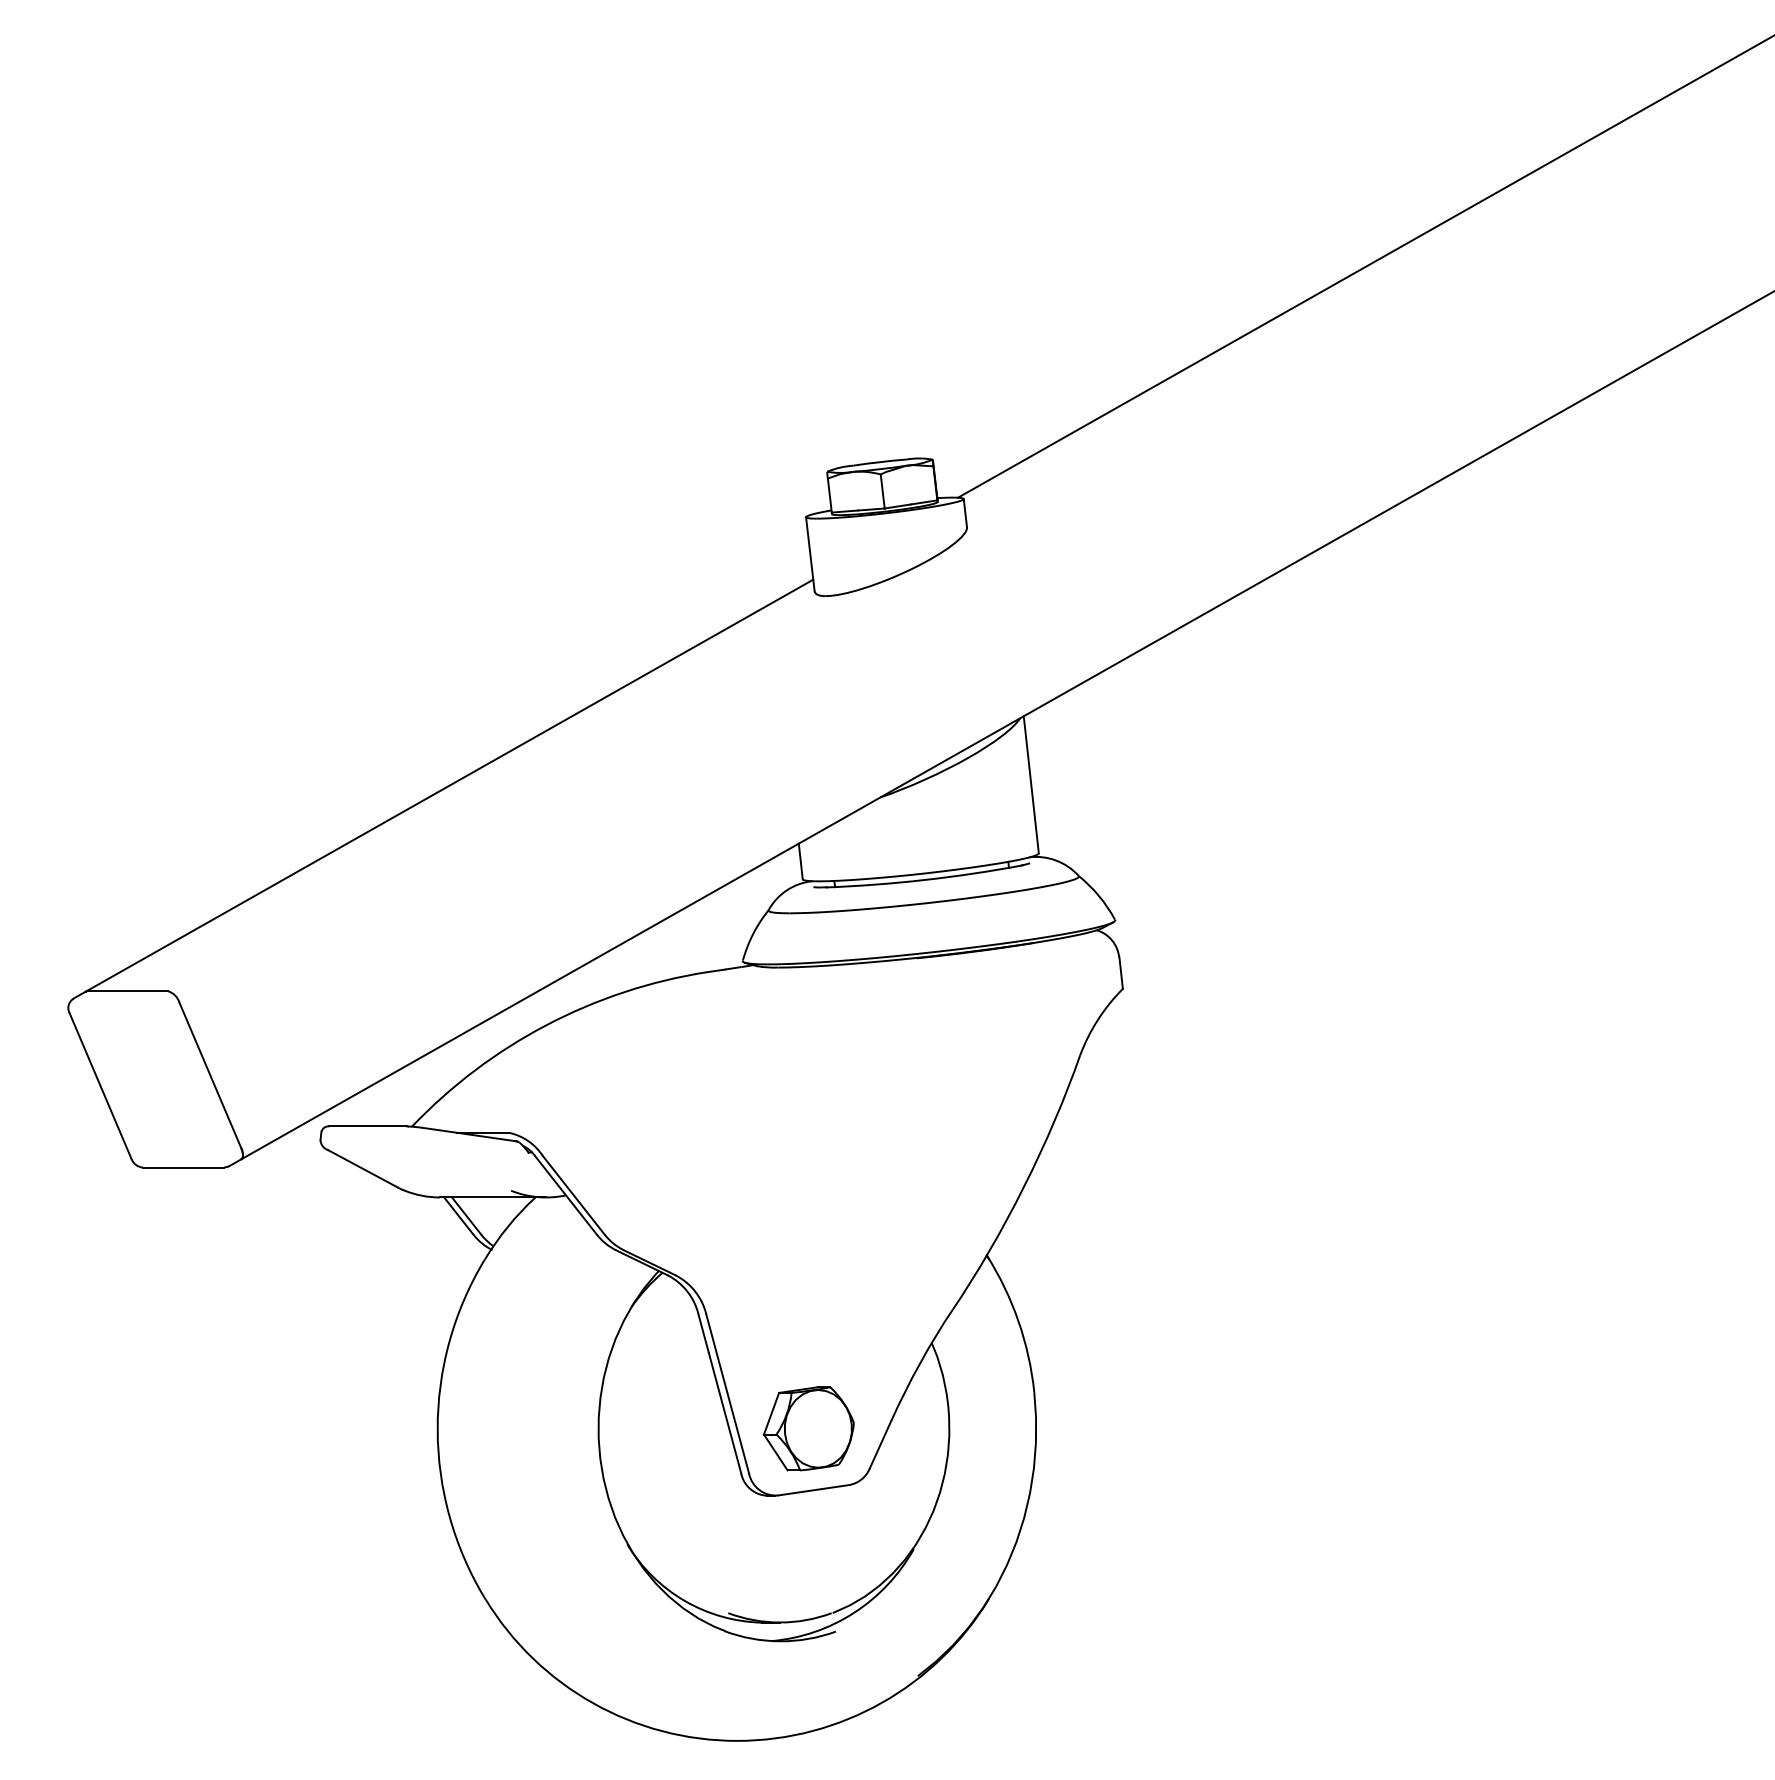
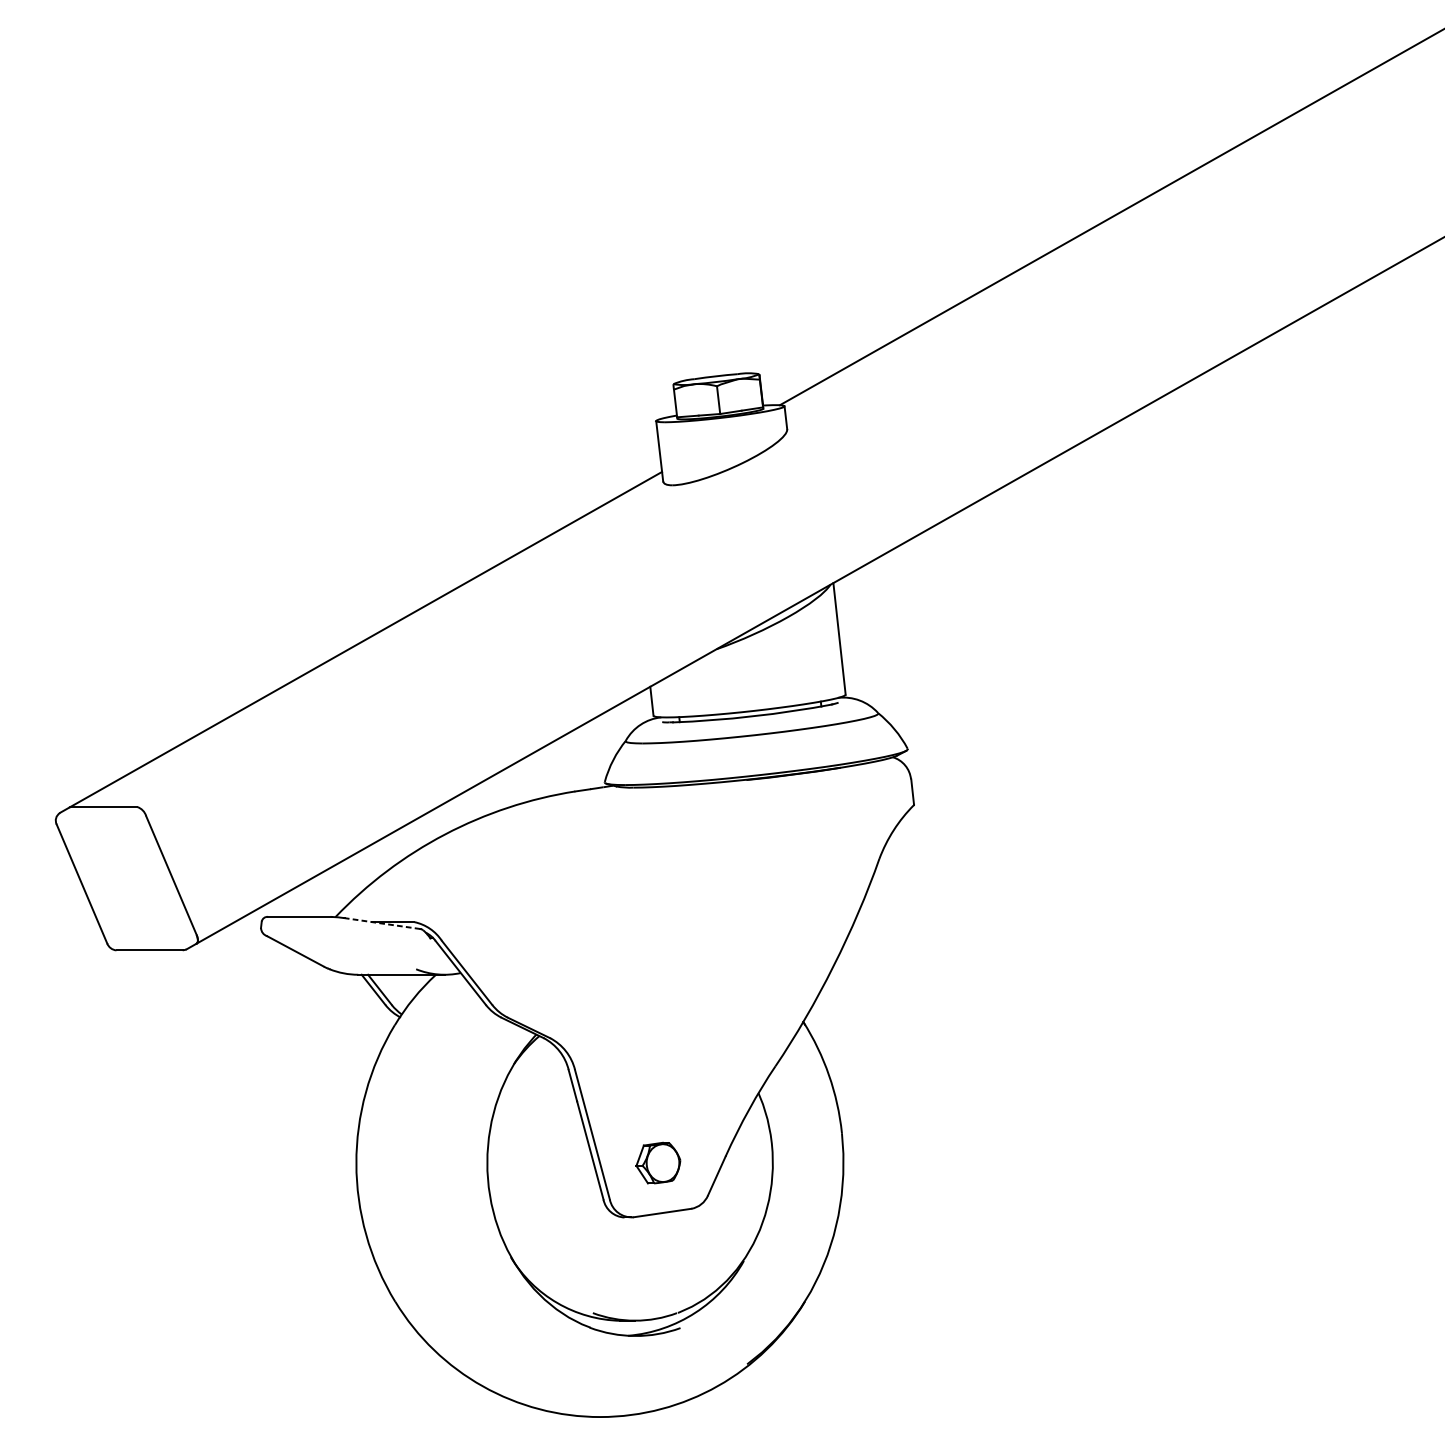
line: (469, 1134) -> (382, 923), solid -> dashed
part: (808, 1428) -> (658, 1162), size x0.6

